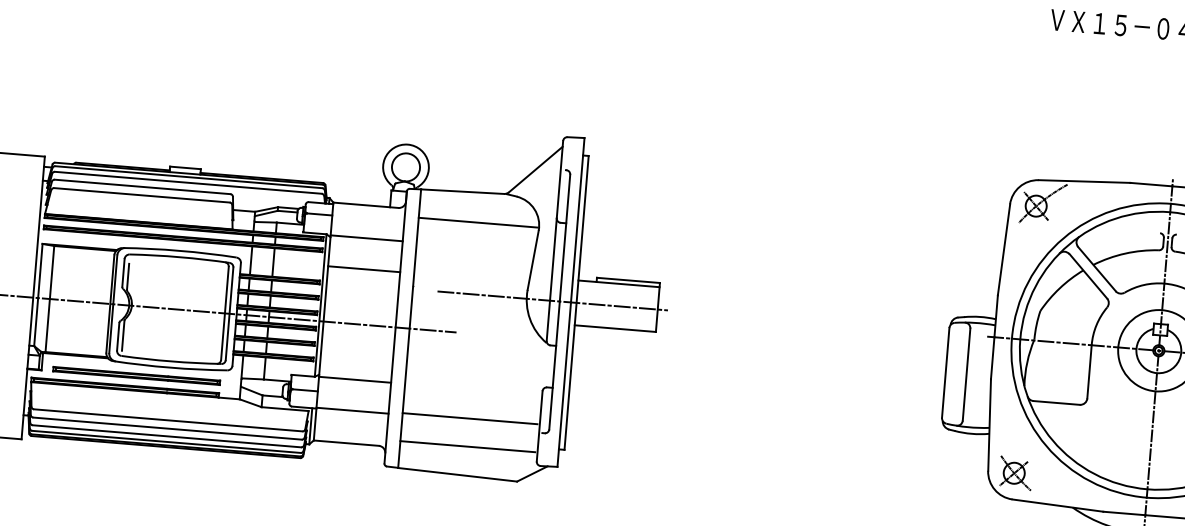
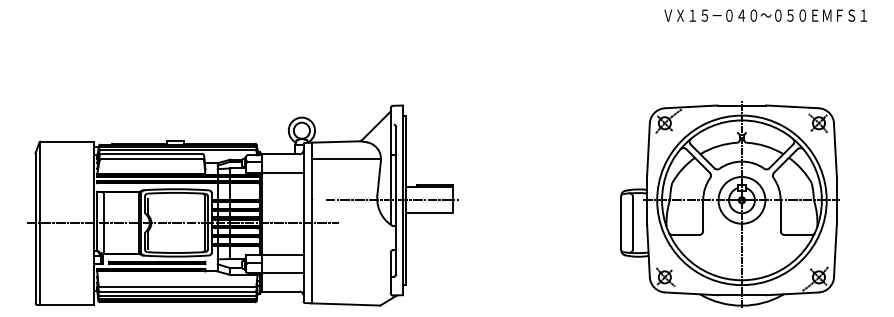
line: (363, 269) -> (282, 191), removed
line: (470, 418) -> (350, 271), removed
line: (467, 446) -> (350, 287), removed

